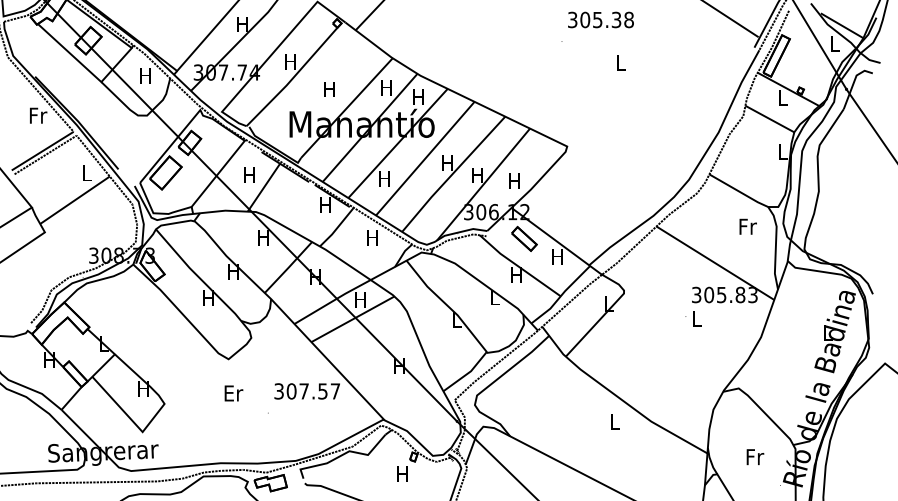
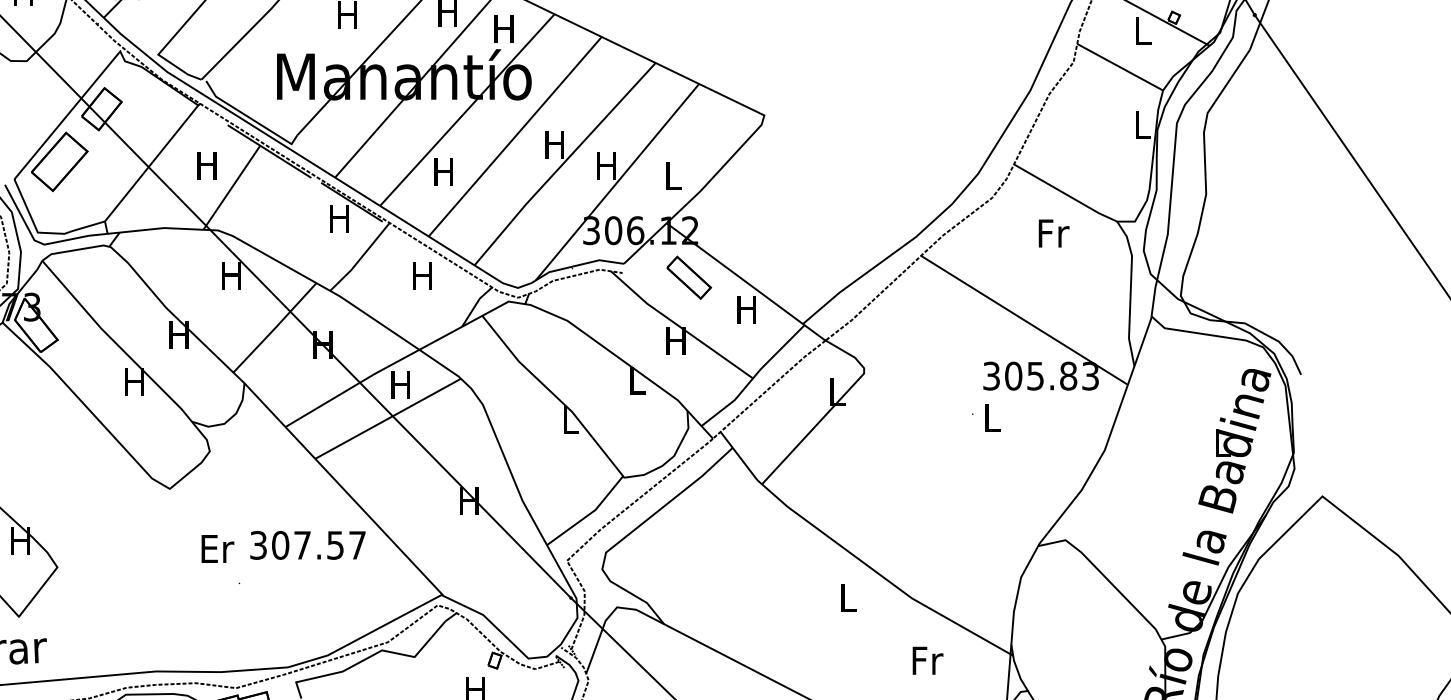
text: (514, 180) -> (671, 175), H -> L
text: (747, 226) -> (1052, 233), moved
text: (233, 393) -> (217, 549), moved
text: (755, 457) -> (928, 661), moved

